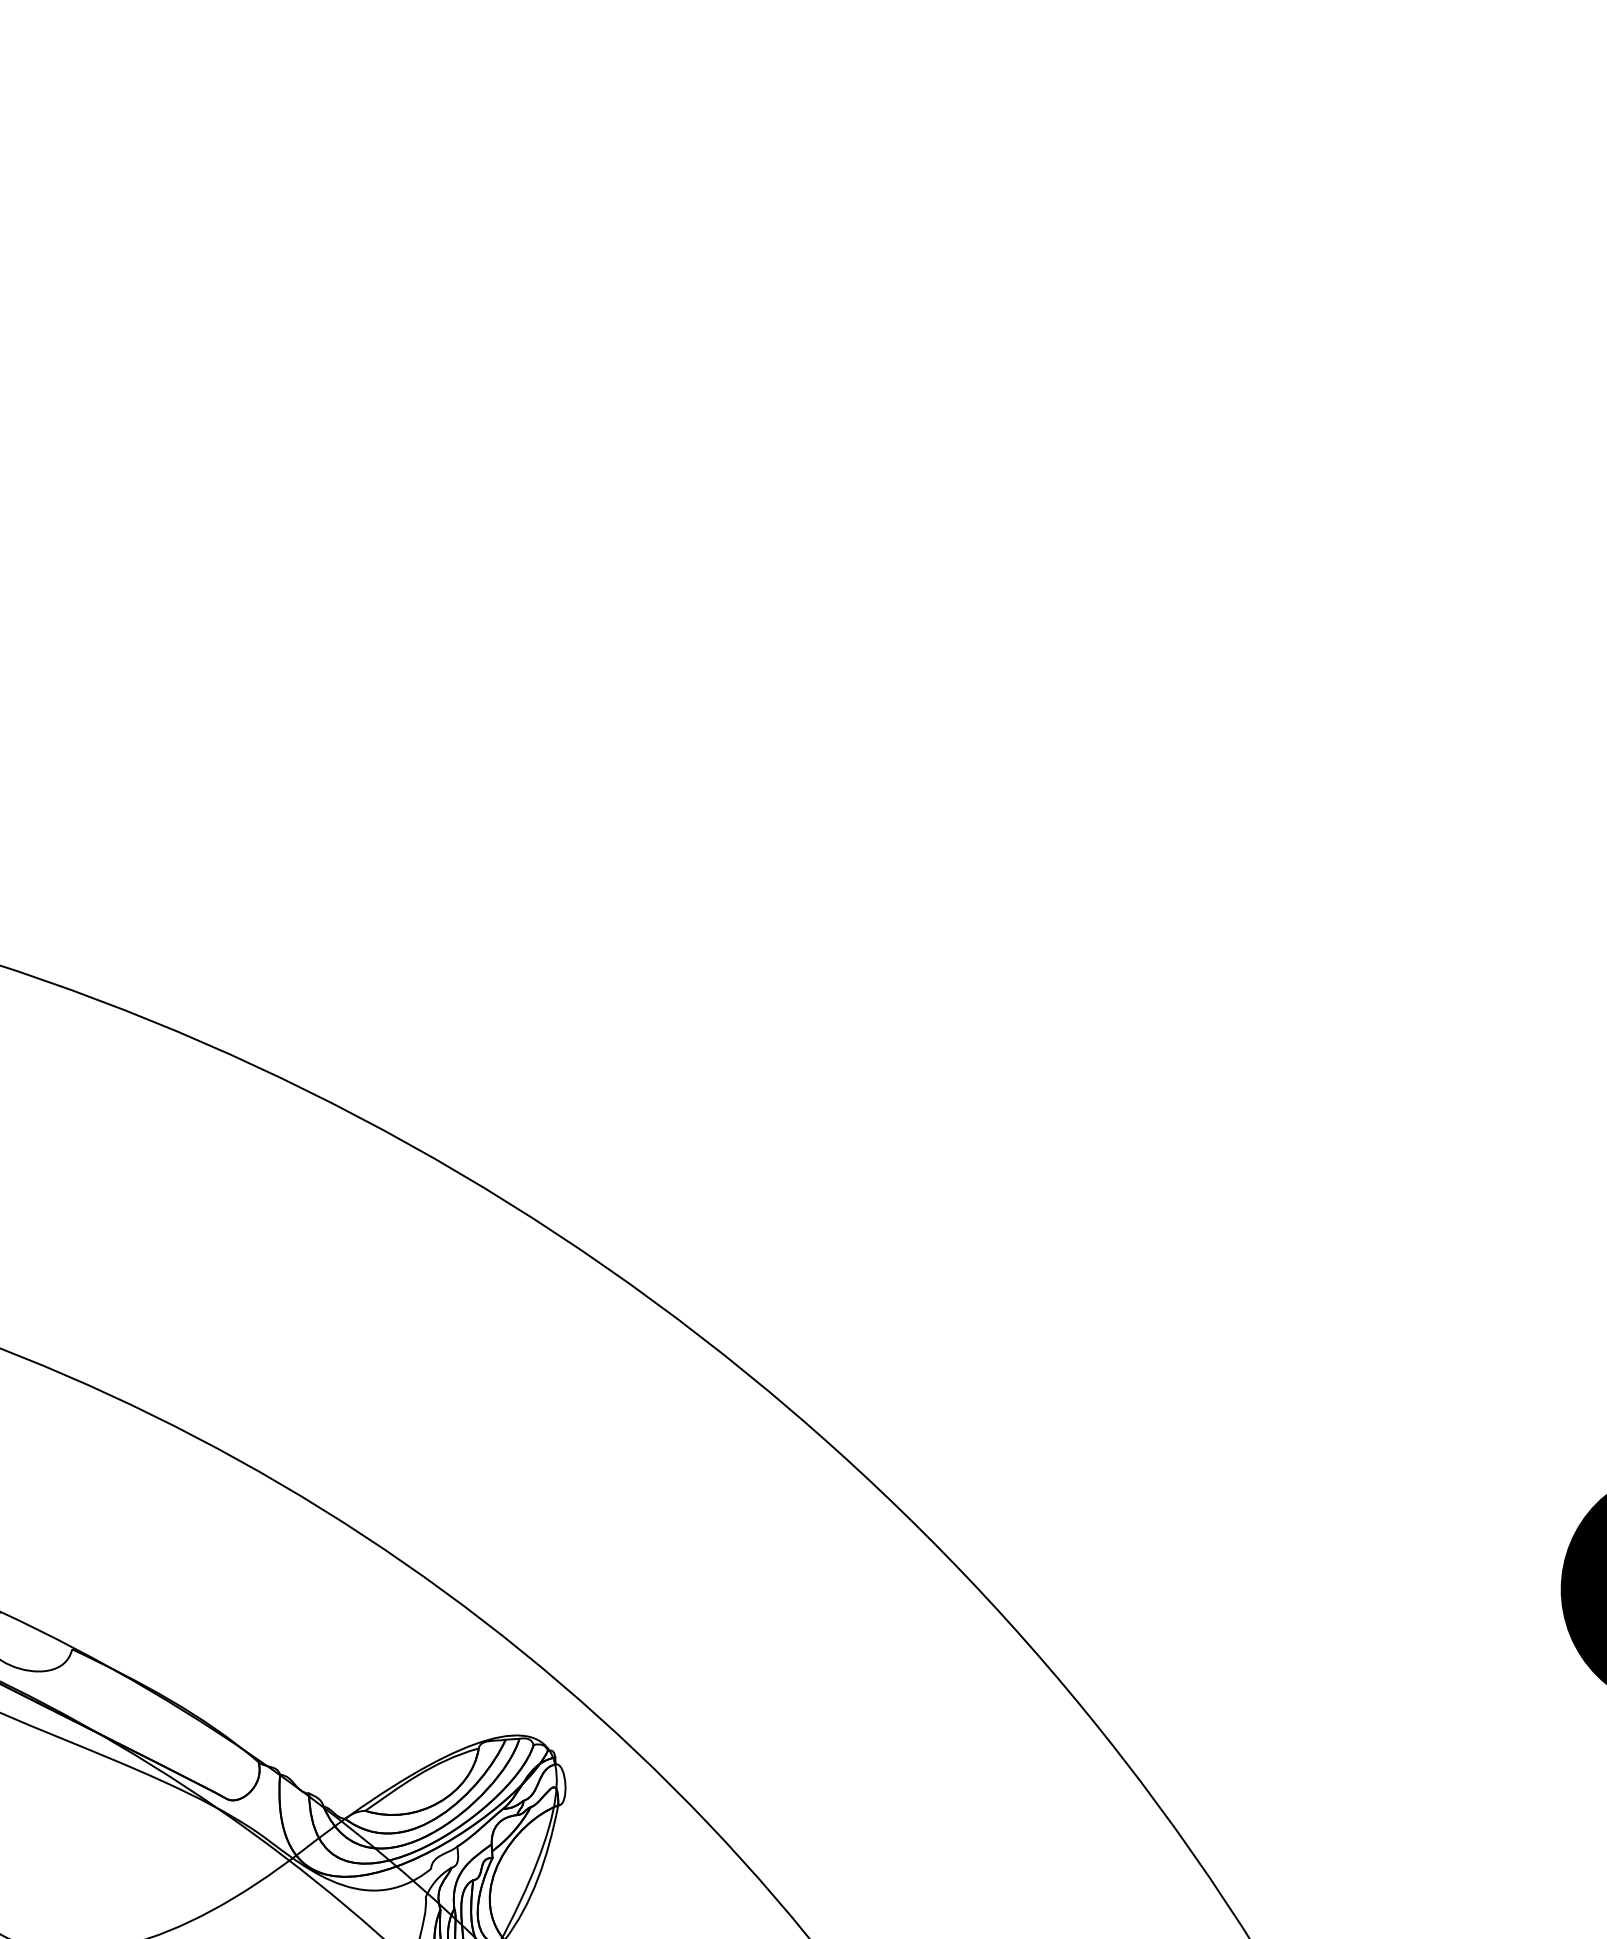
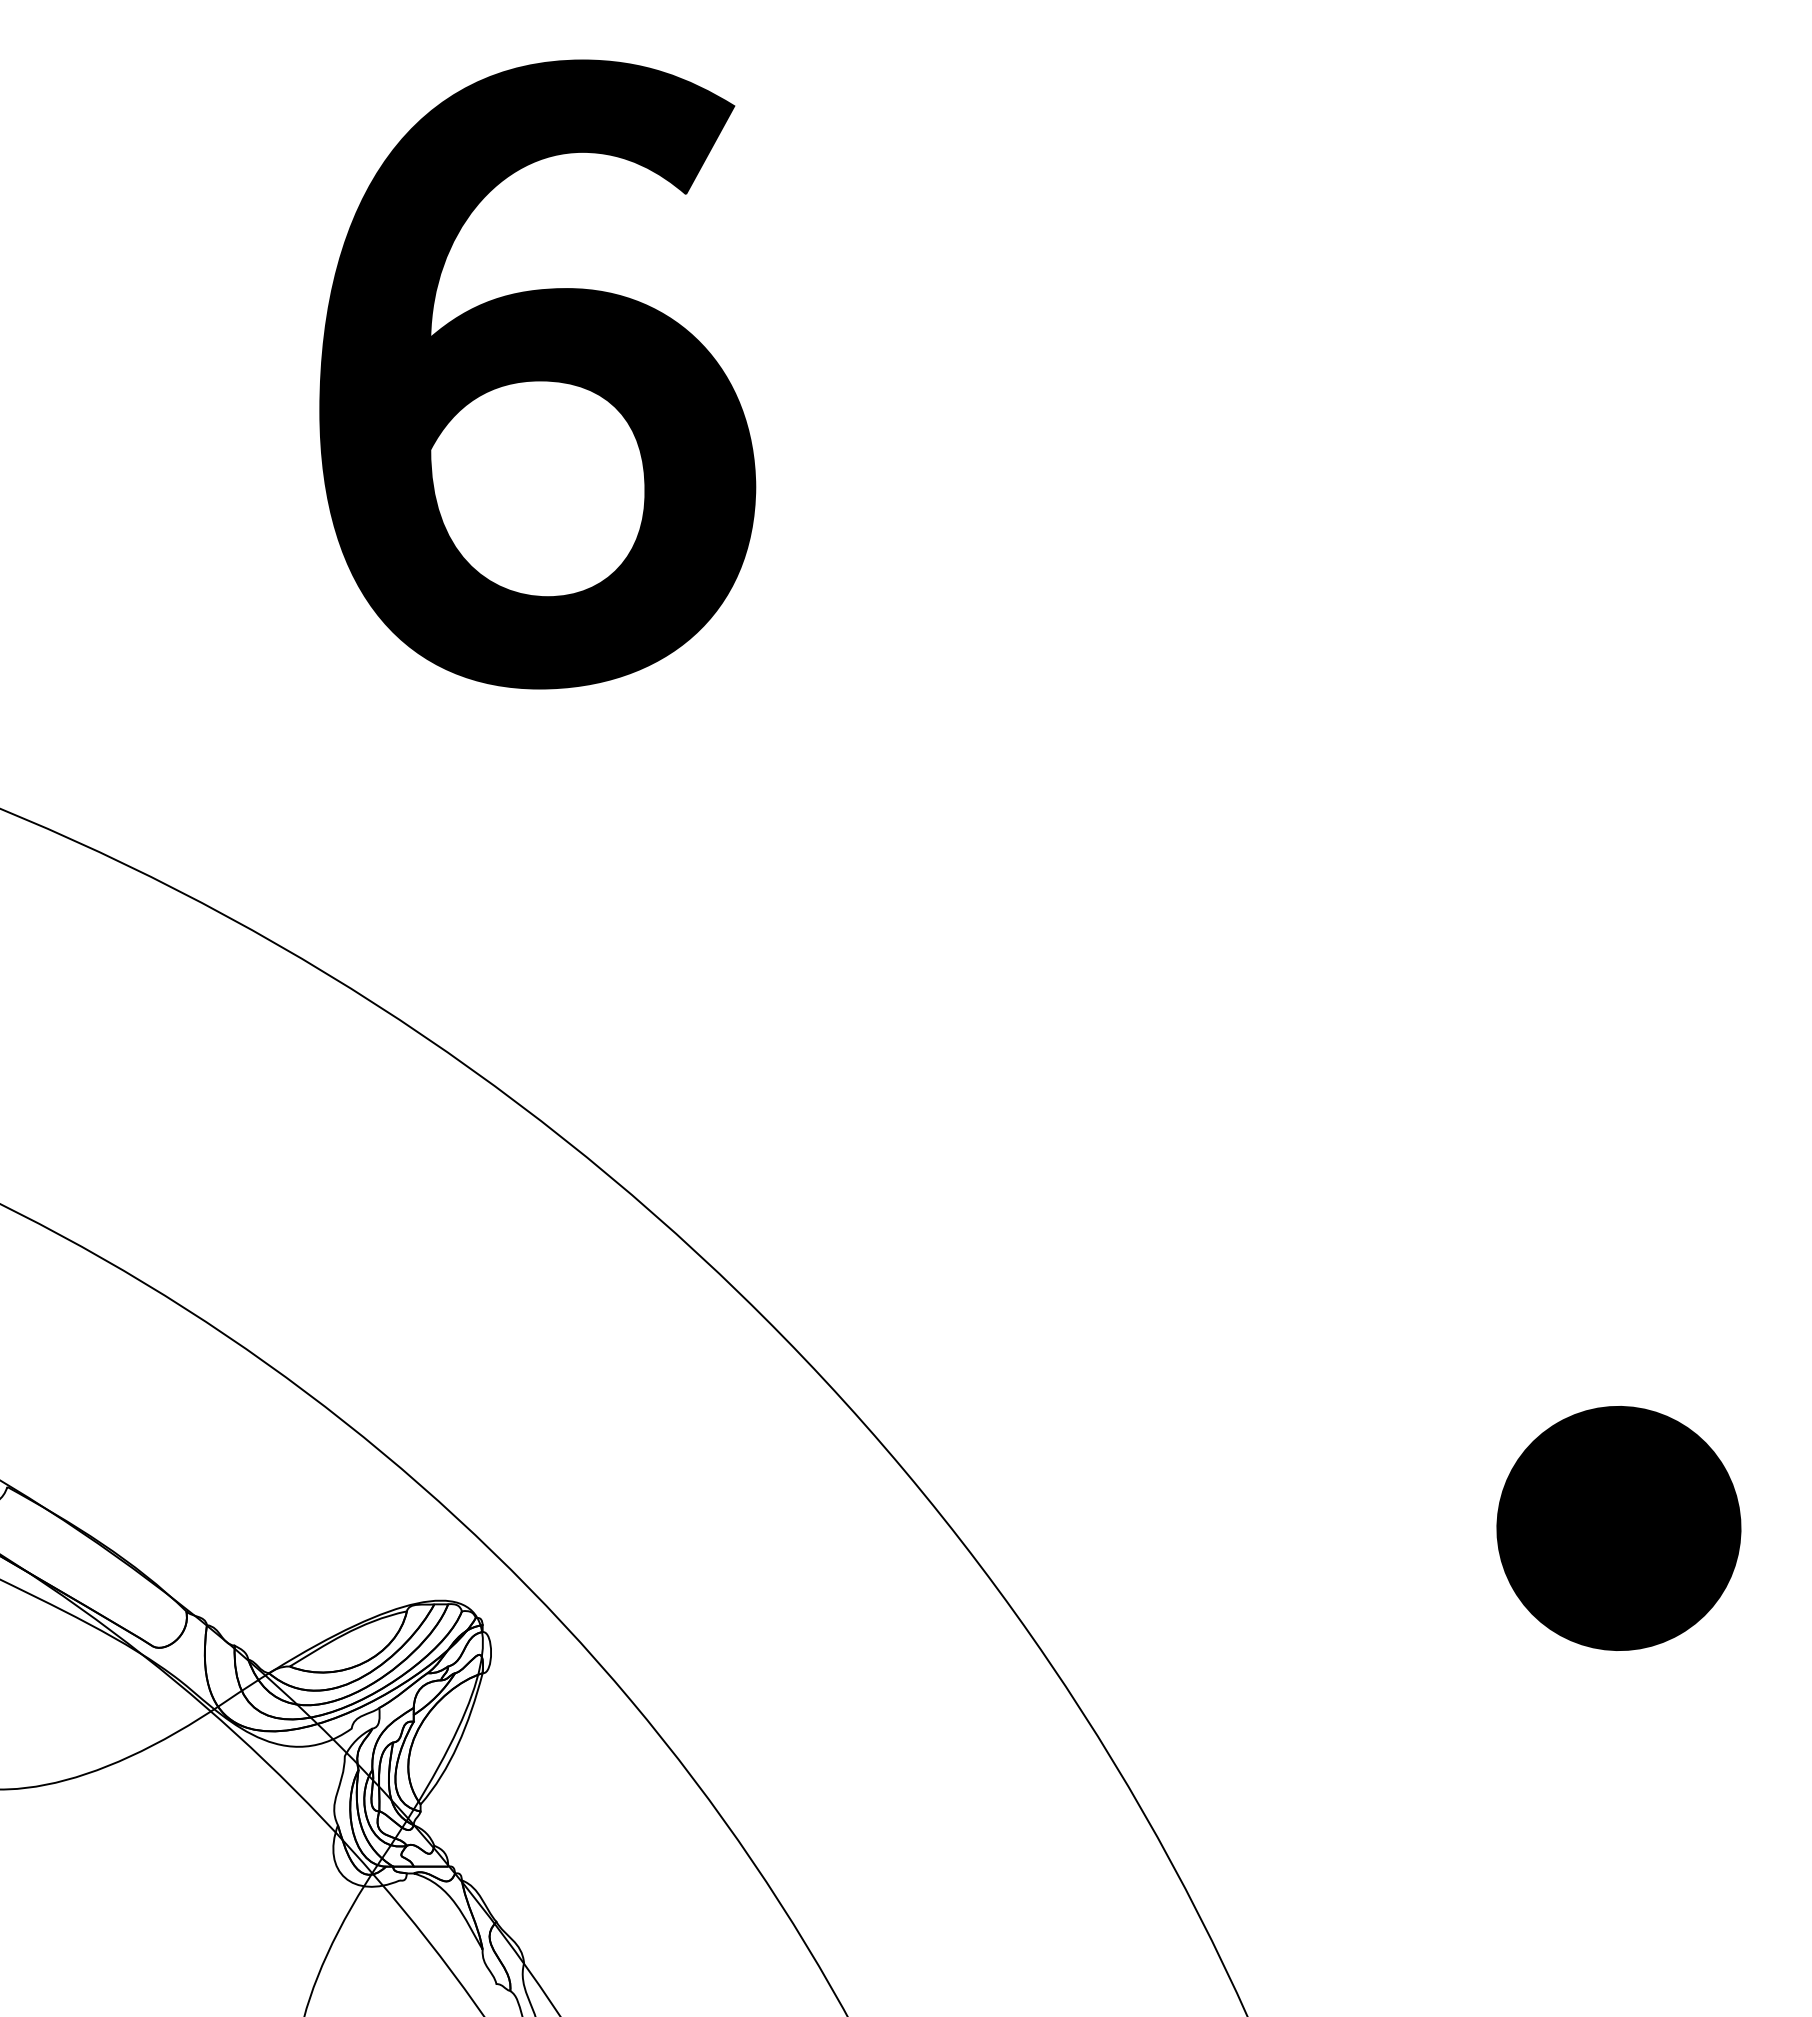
part: (531, 505) -> (537, 374), added

